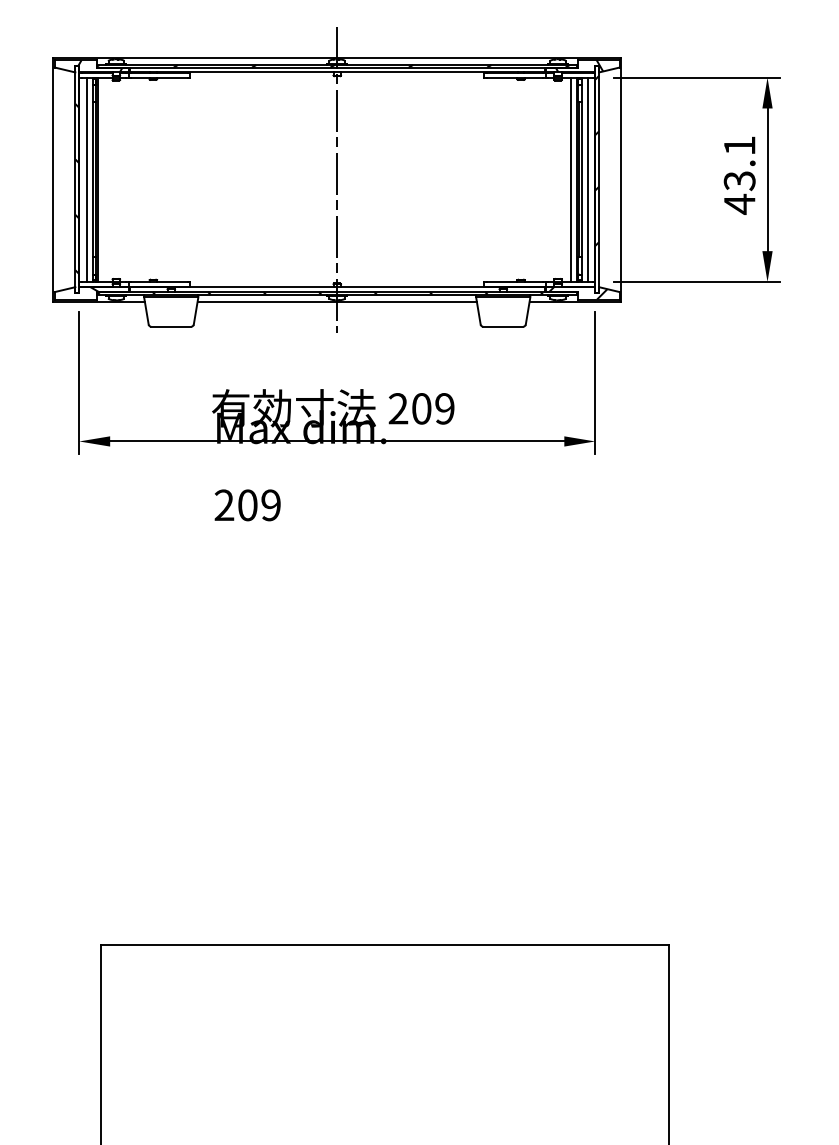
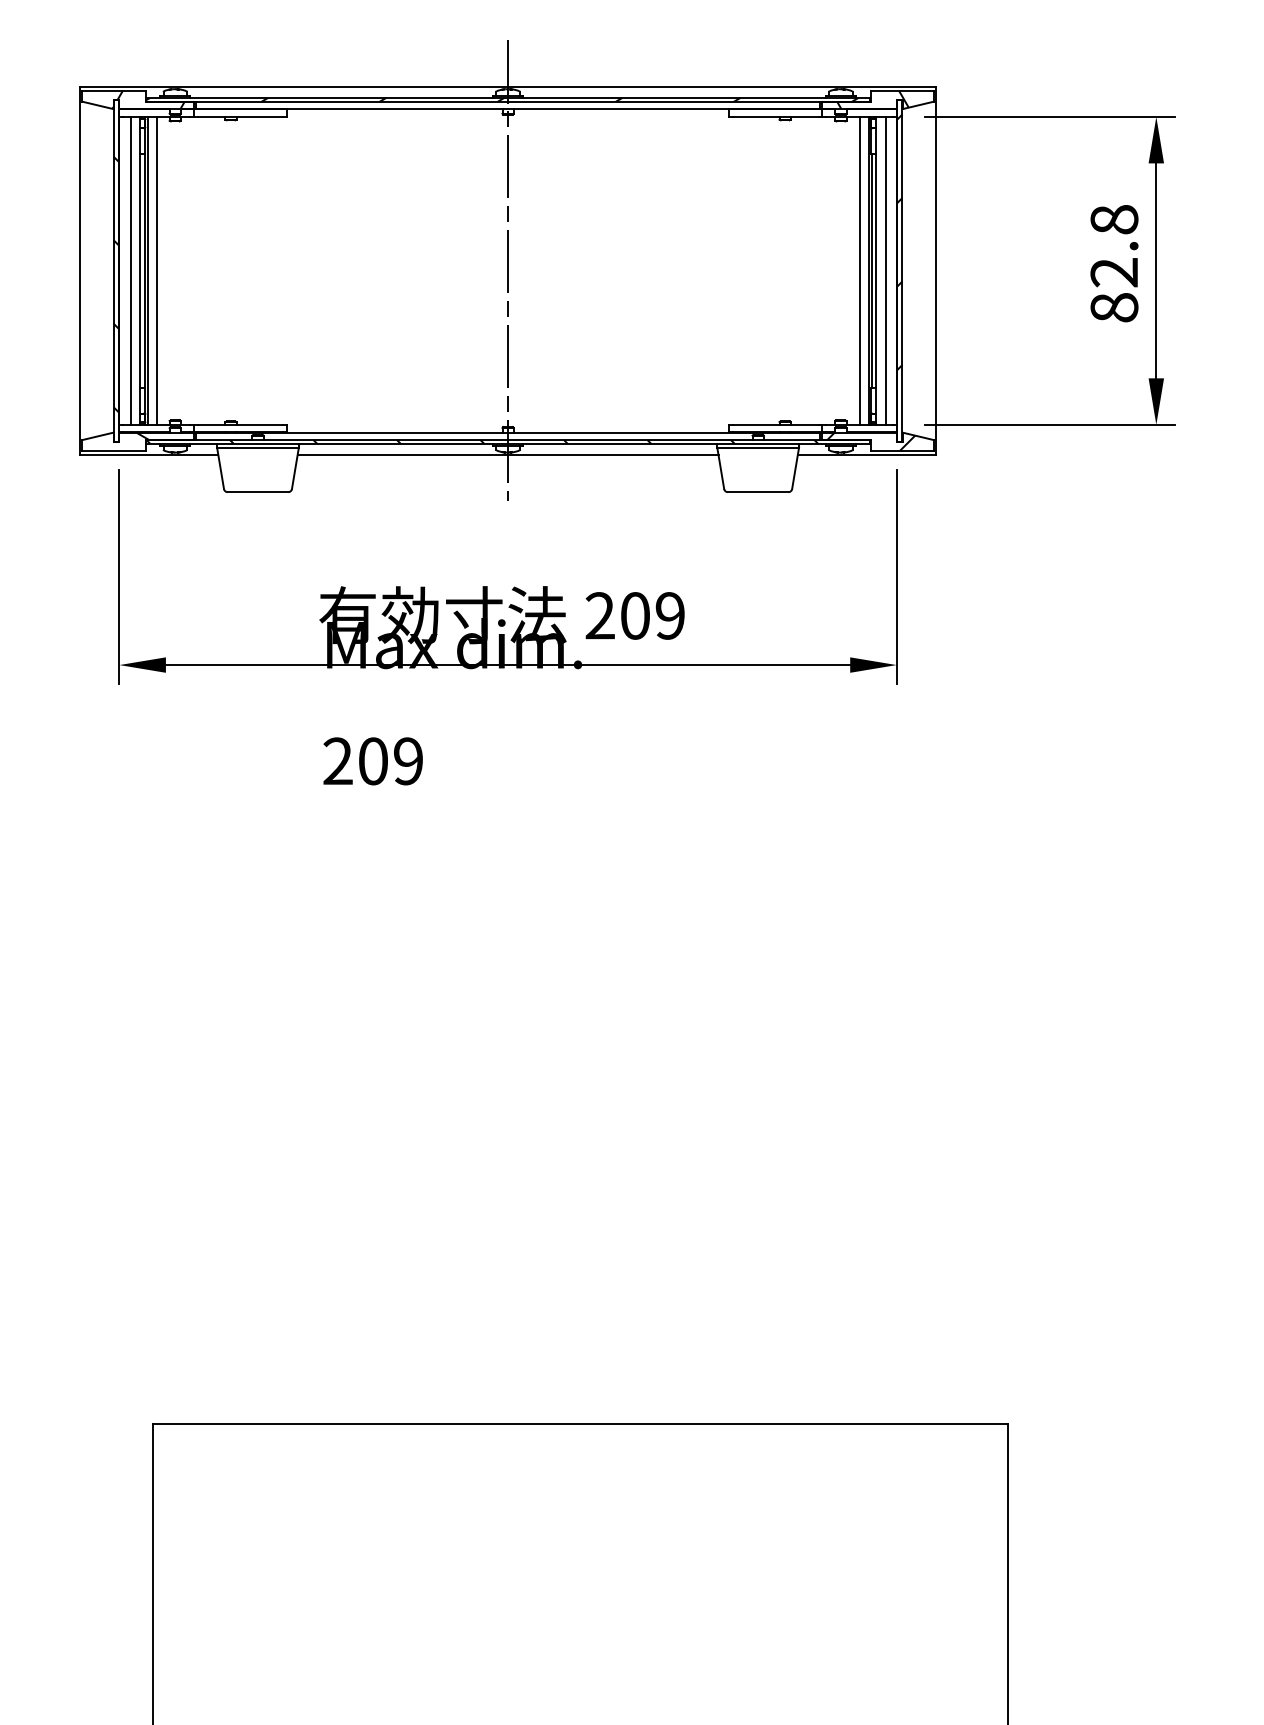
text: (739, 175) -> (1114, 264), 43.1 -> 82.8
line: (103, 179) -> (155, 270), added

